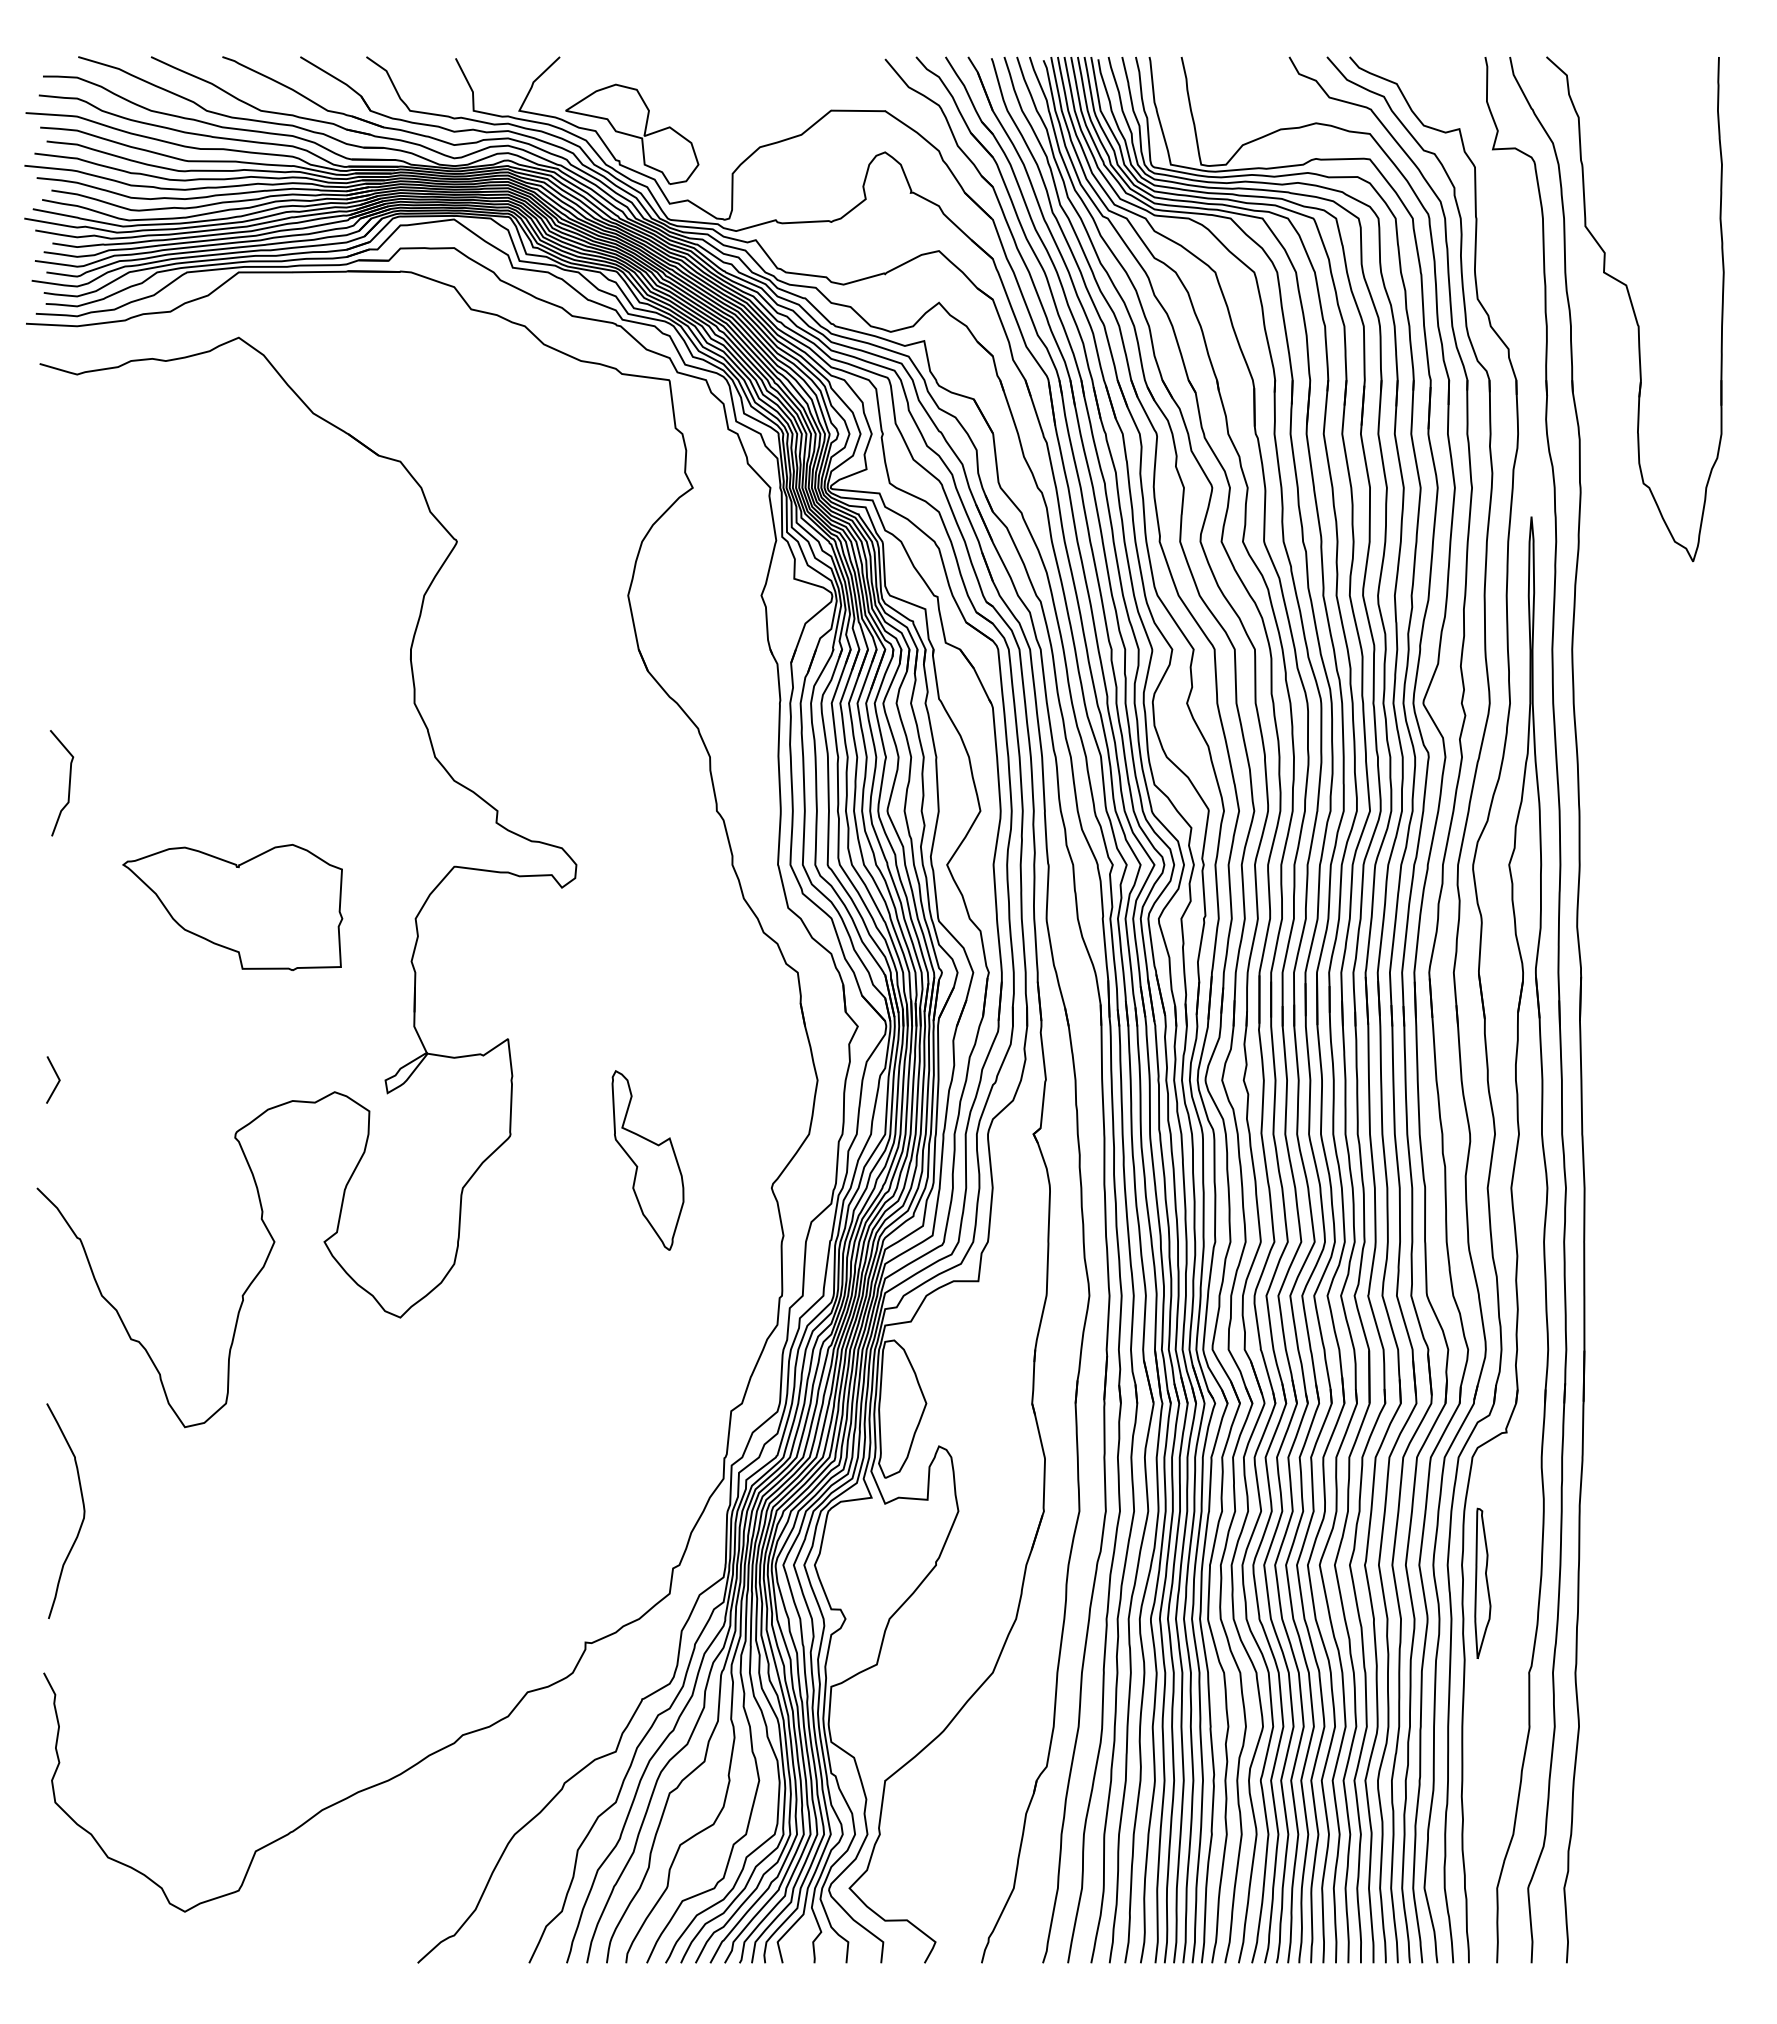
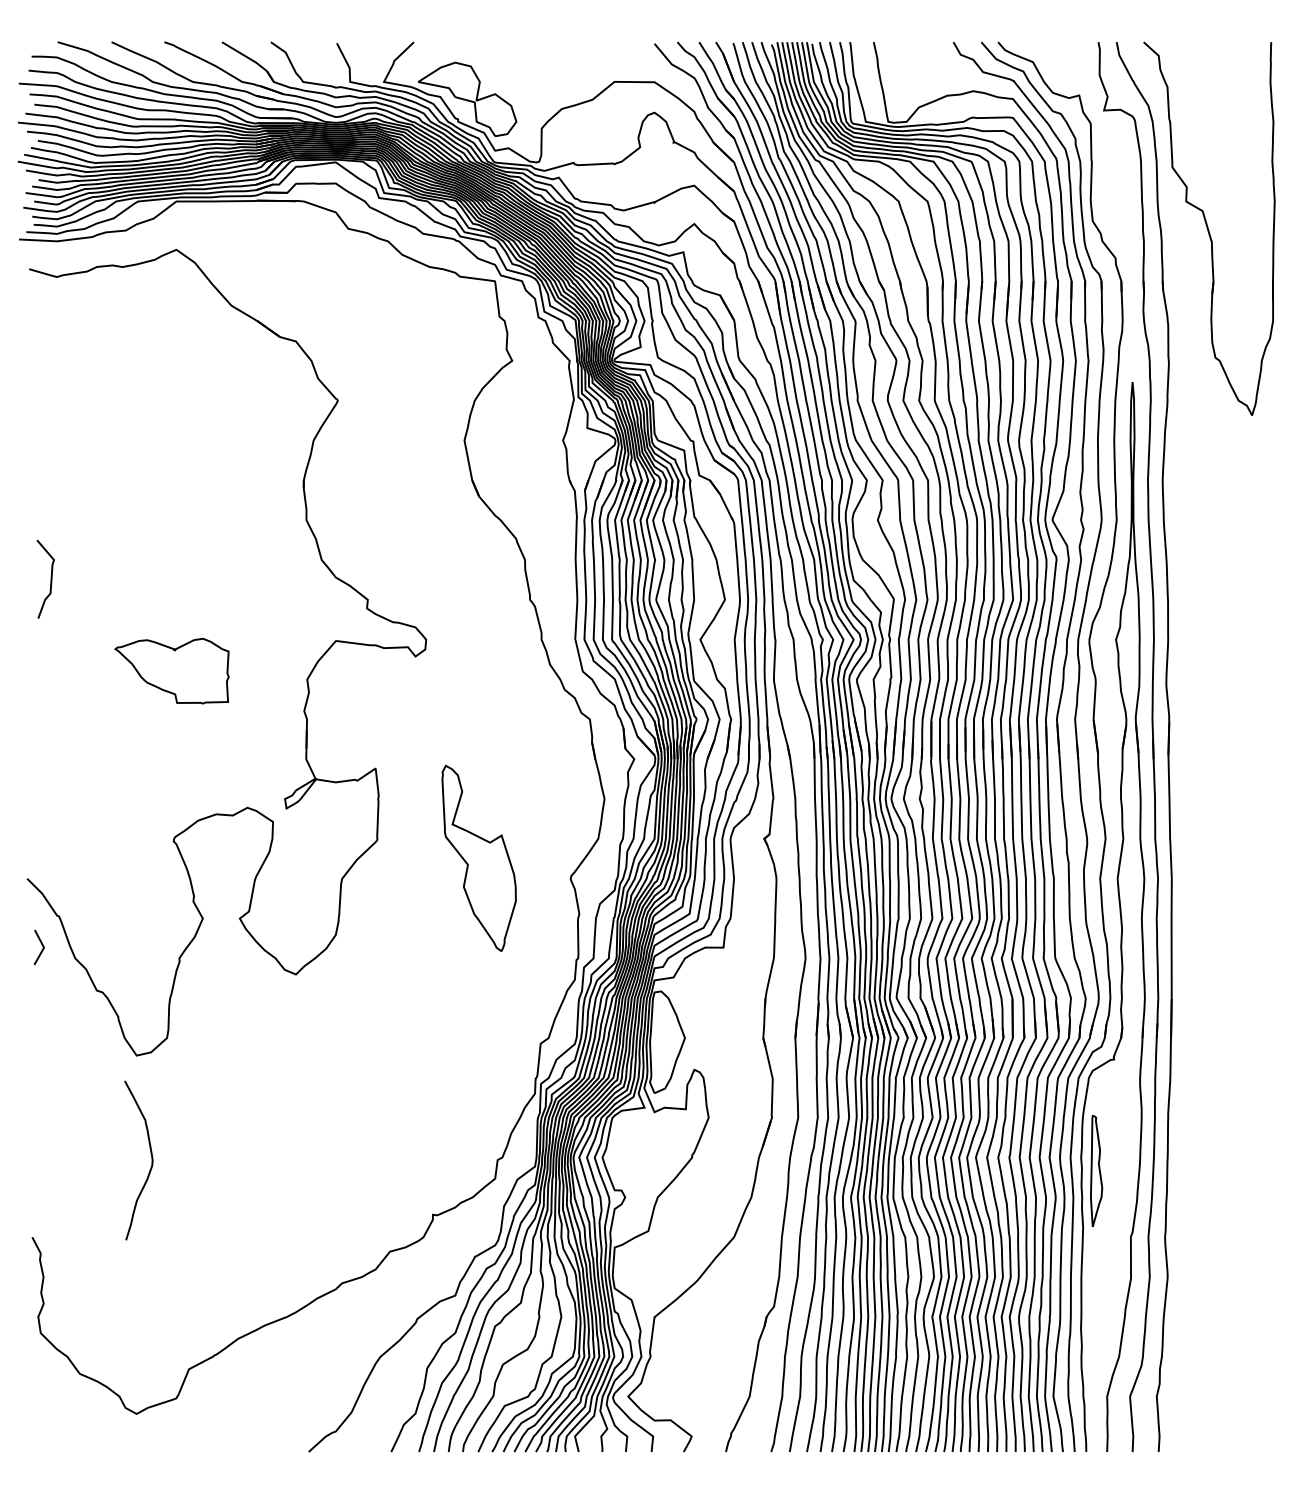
part: (232, 907) -> (171, 671), size x0.7
line: (57, 1078) -> (42, 946), moved
part: (647, 1160) -> (478, 858), size x1.4
curve: (83, 1511) -> (151, 1160), moved

